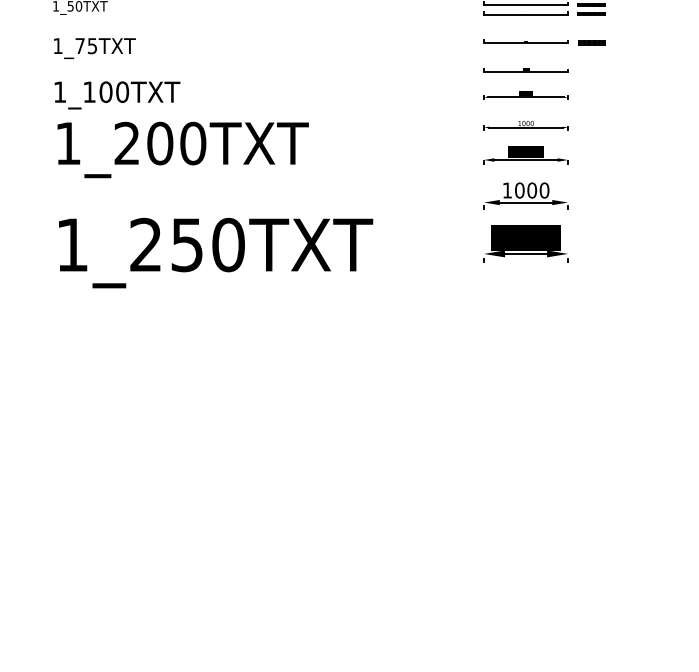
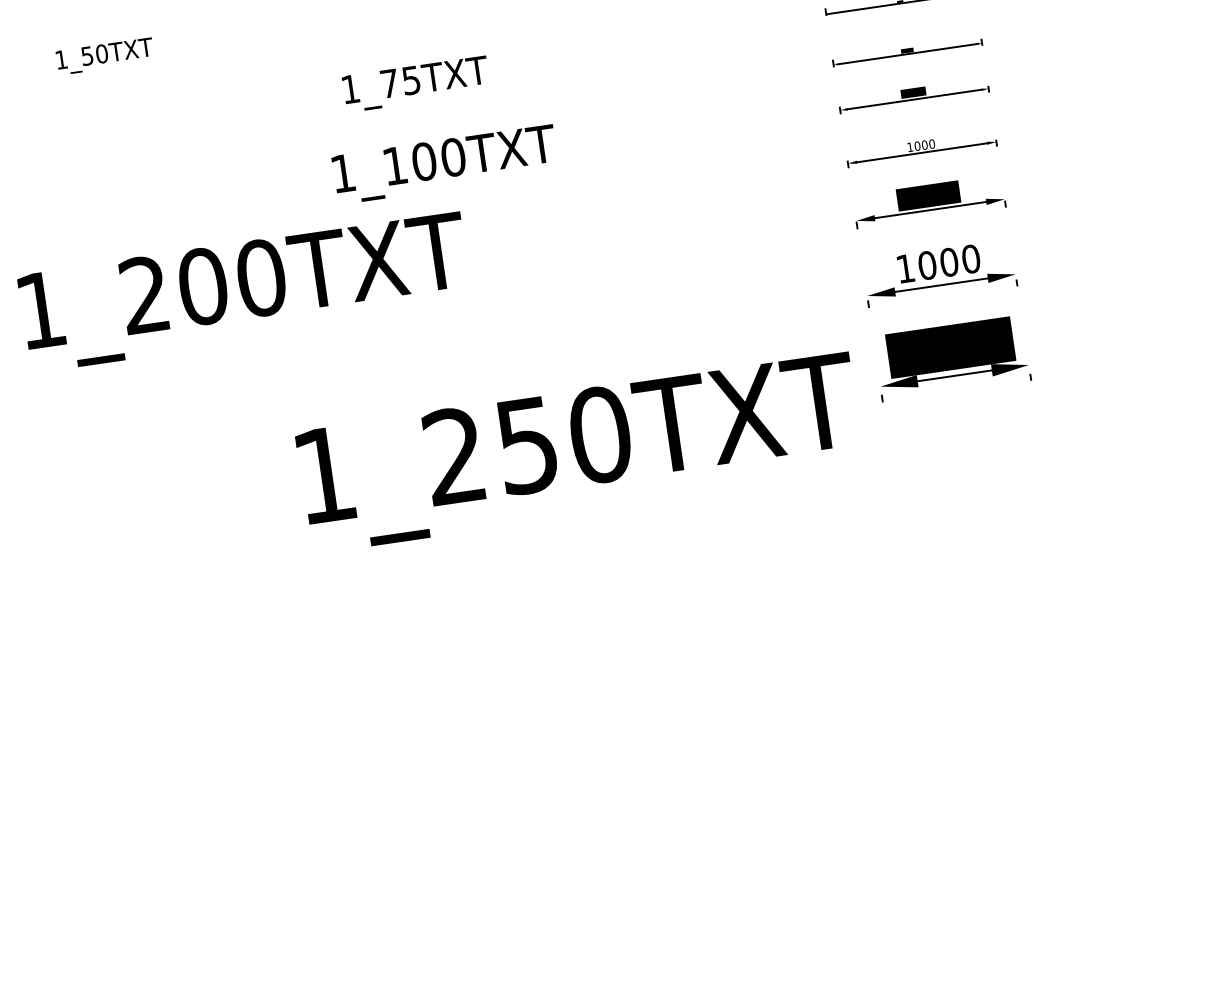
text: (94, 48) -> (415, 84), moved
text: (117, 95) -> (445, 164), moved
text: (182, 149) -> (243, 291), moved
text: (216, 252) -> (580, 451), moved

